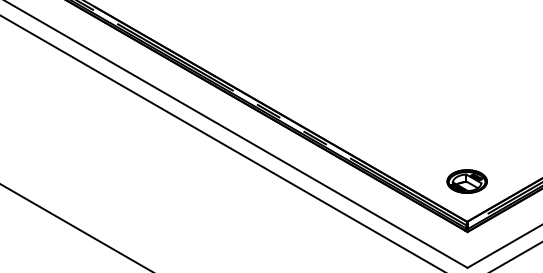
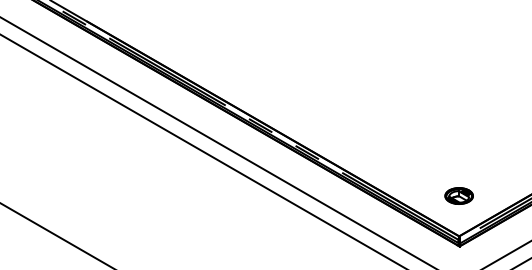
part: (466, 181) -> (458, 196), size x0.7

